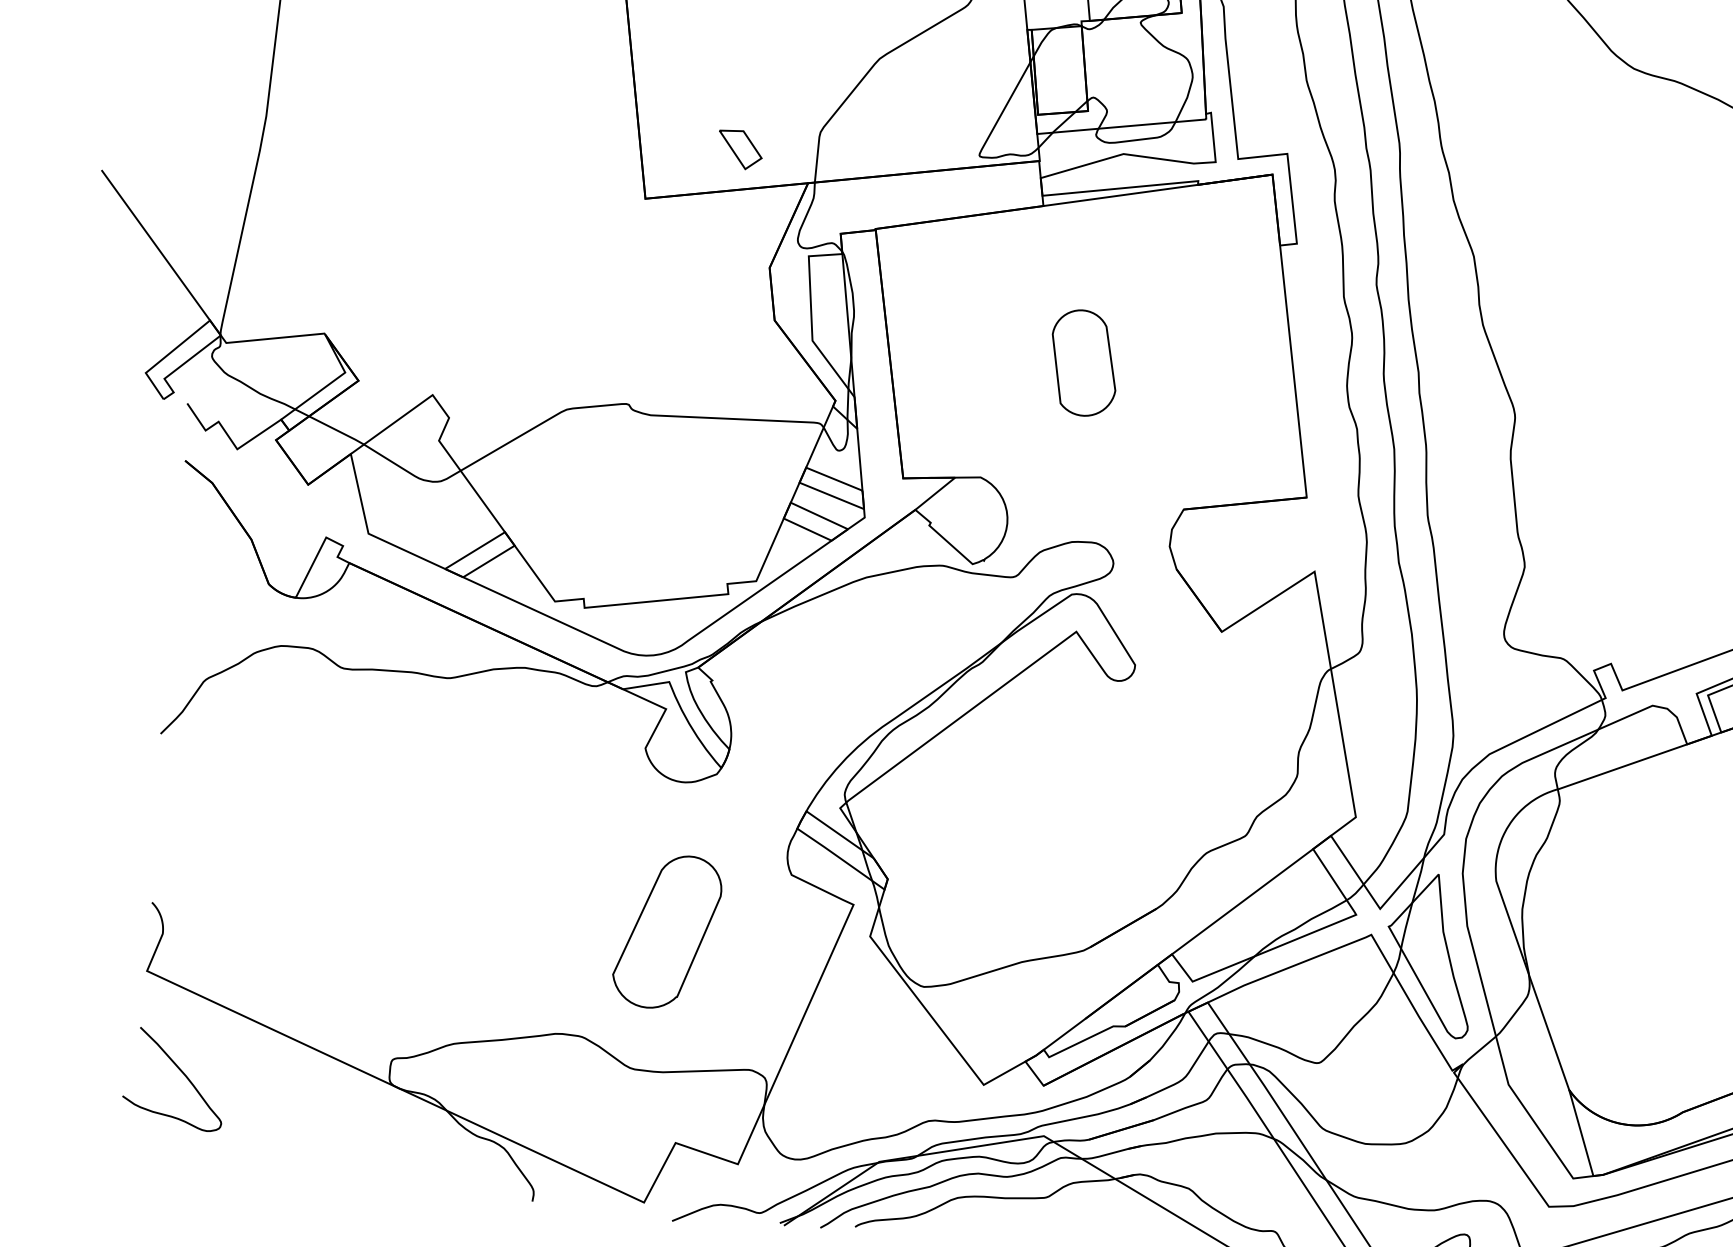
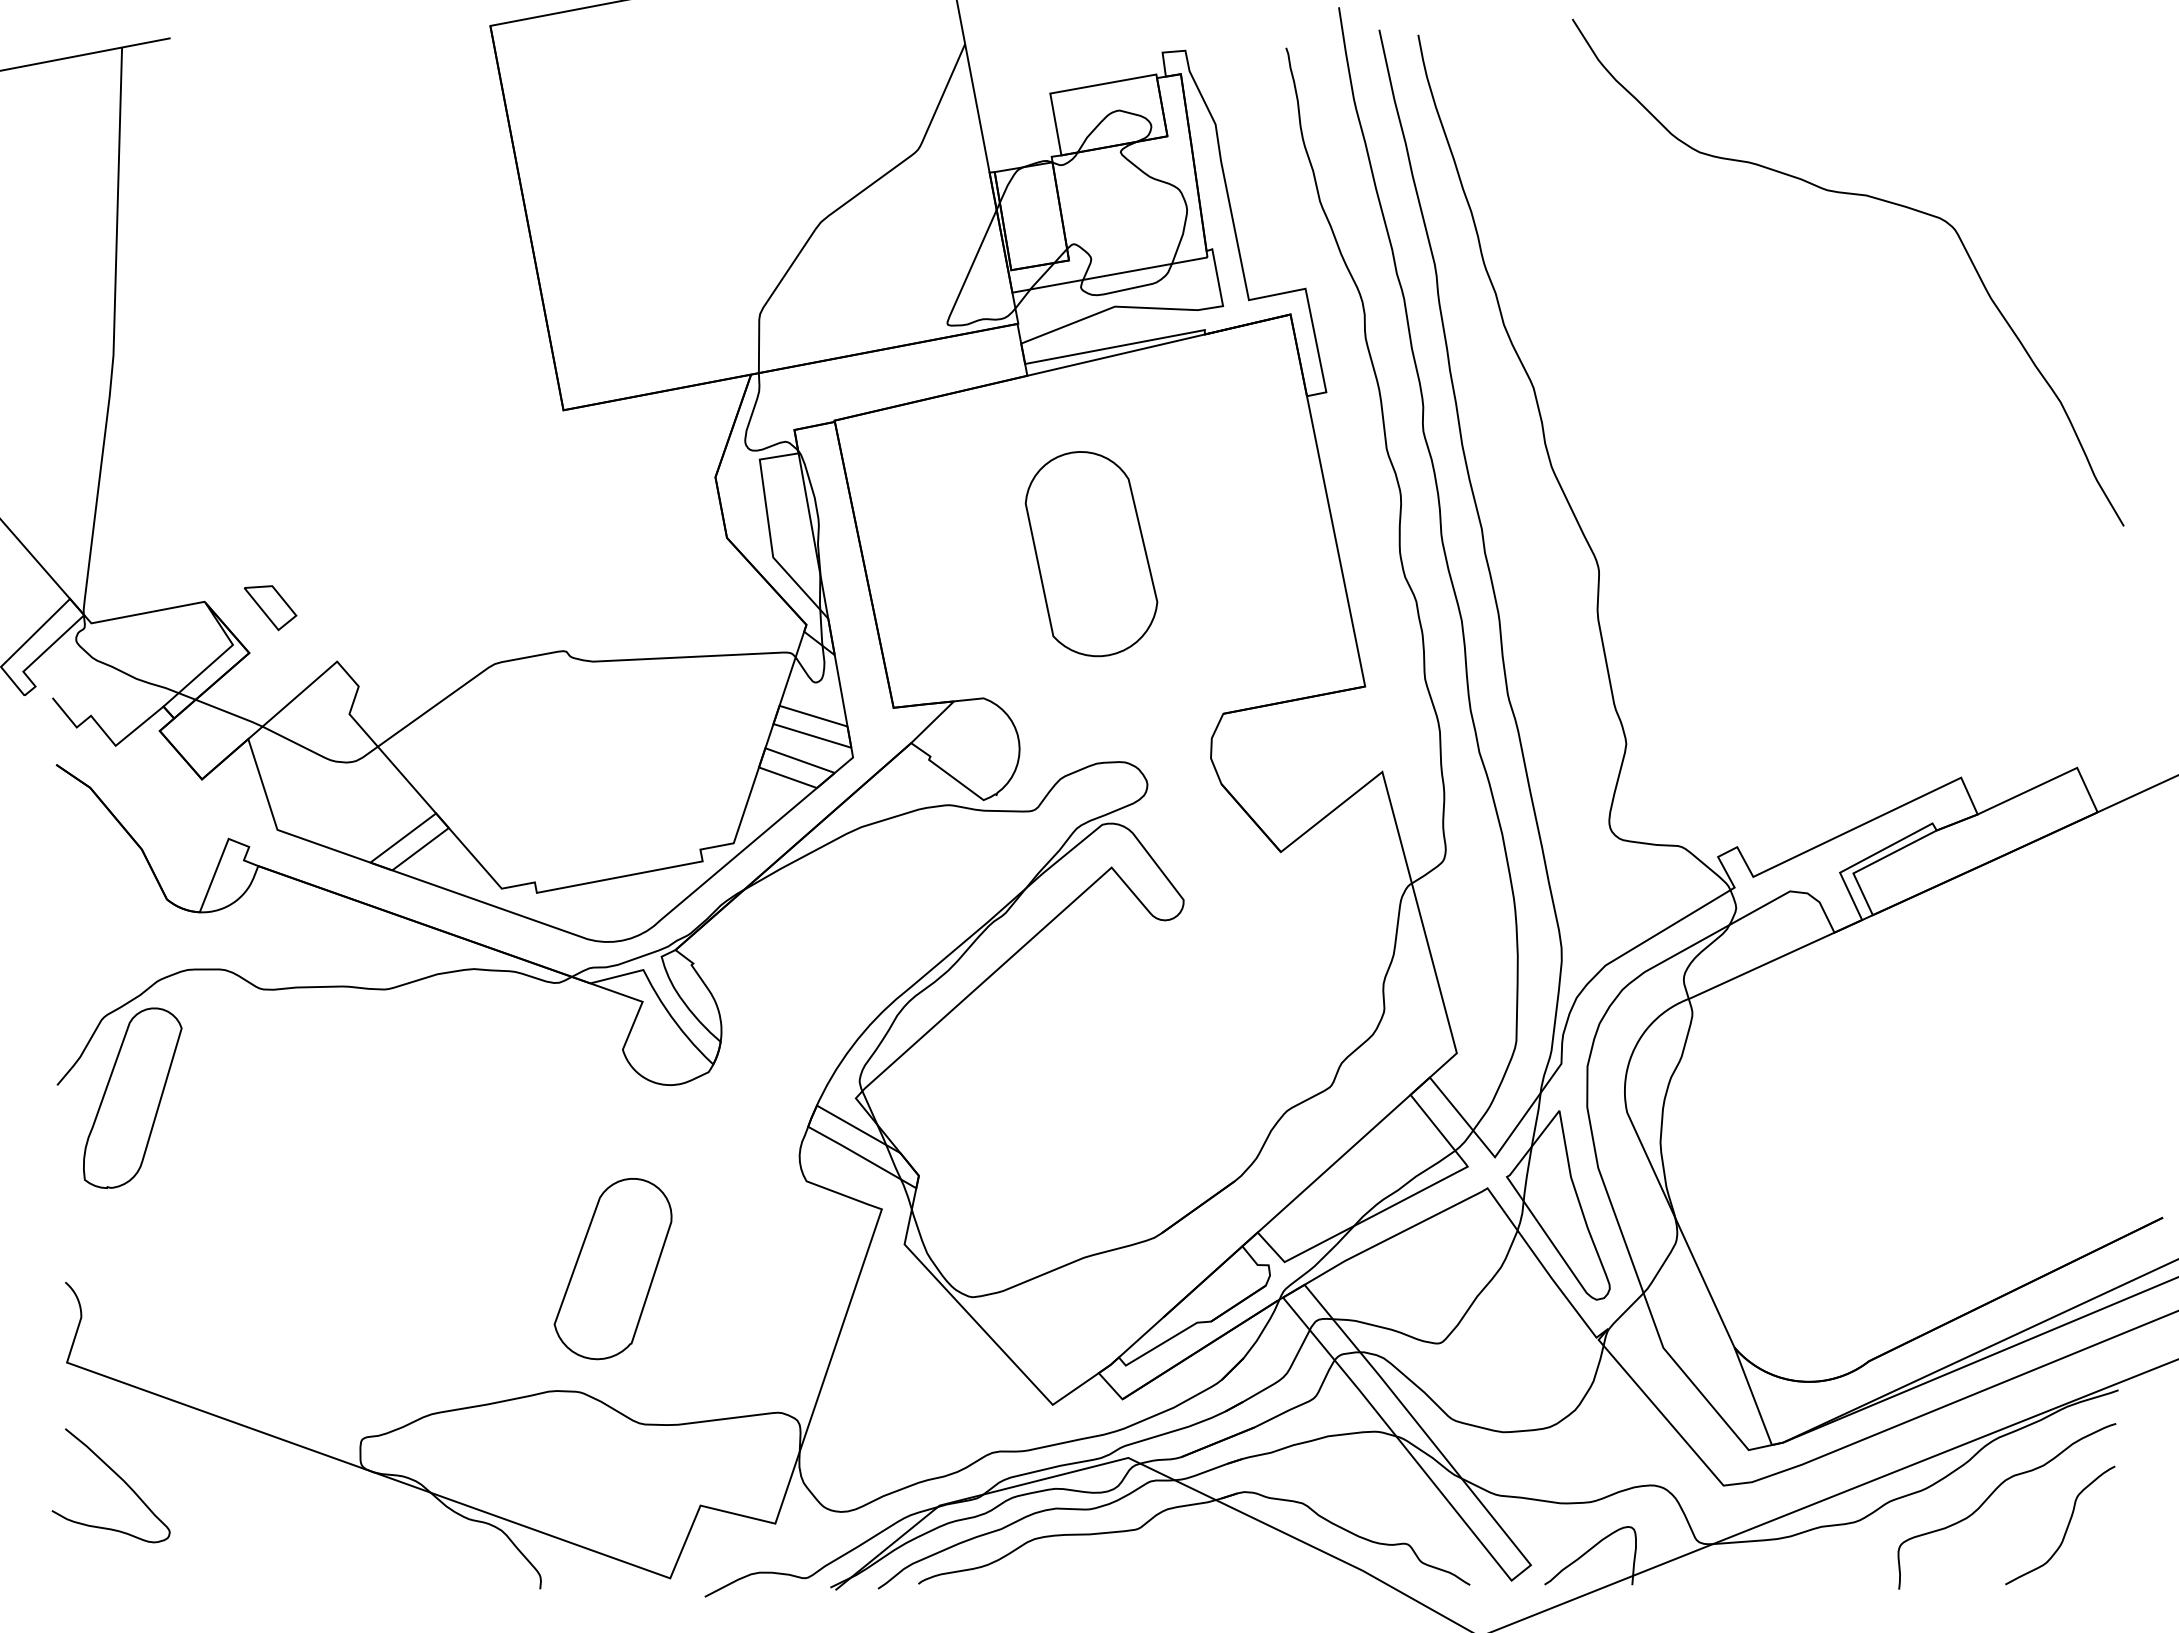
part: (740, 150) -> (270, 608), moved
part: (1083, 363) -> (1091, 554), size x1.67
part: (223, 750) -> (132, 1097), added
part: (666, 932) -> (612, 1269), moved

